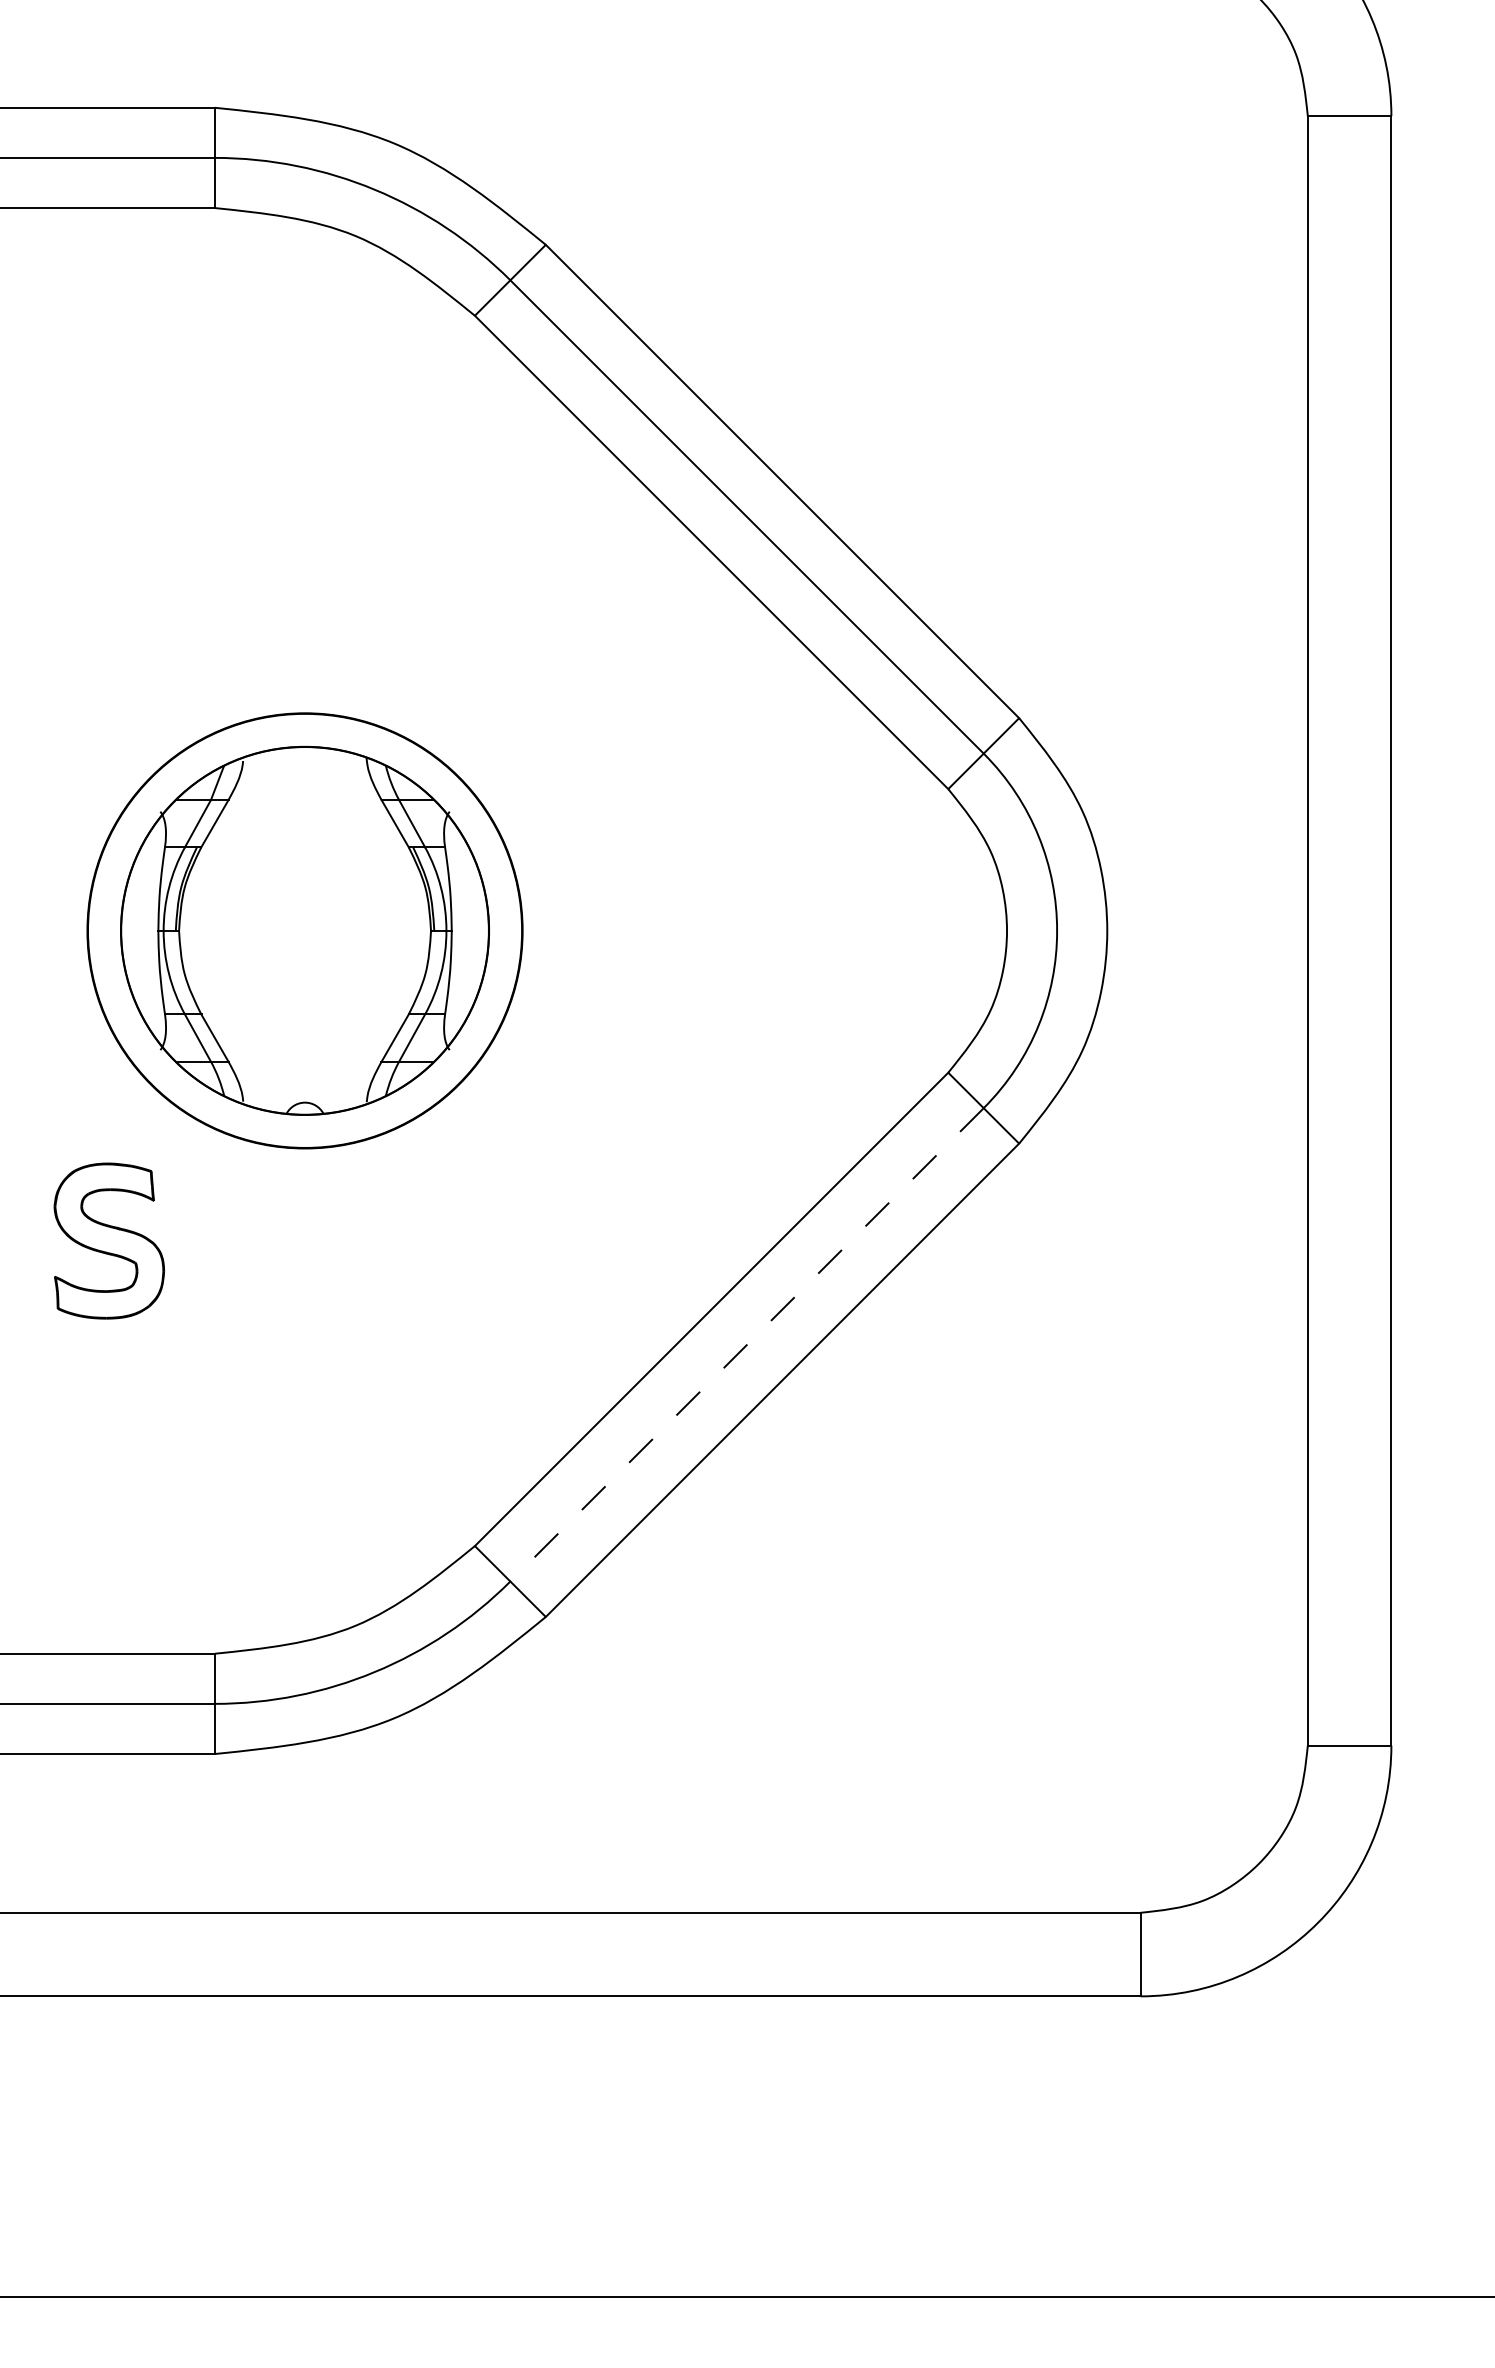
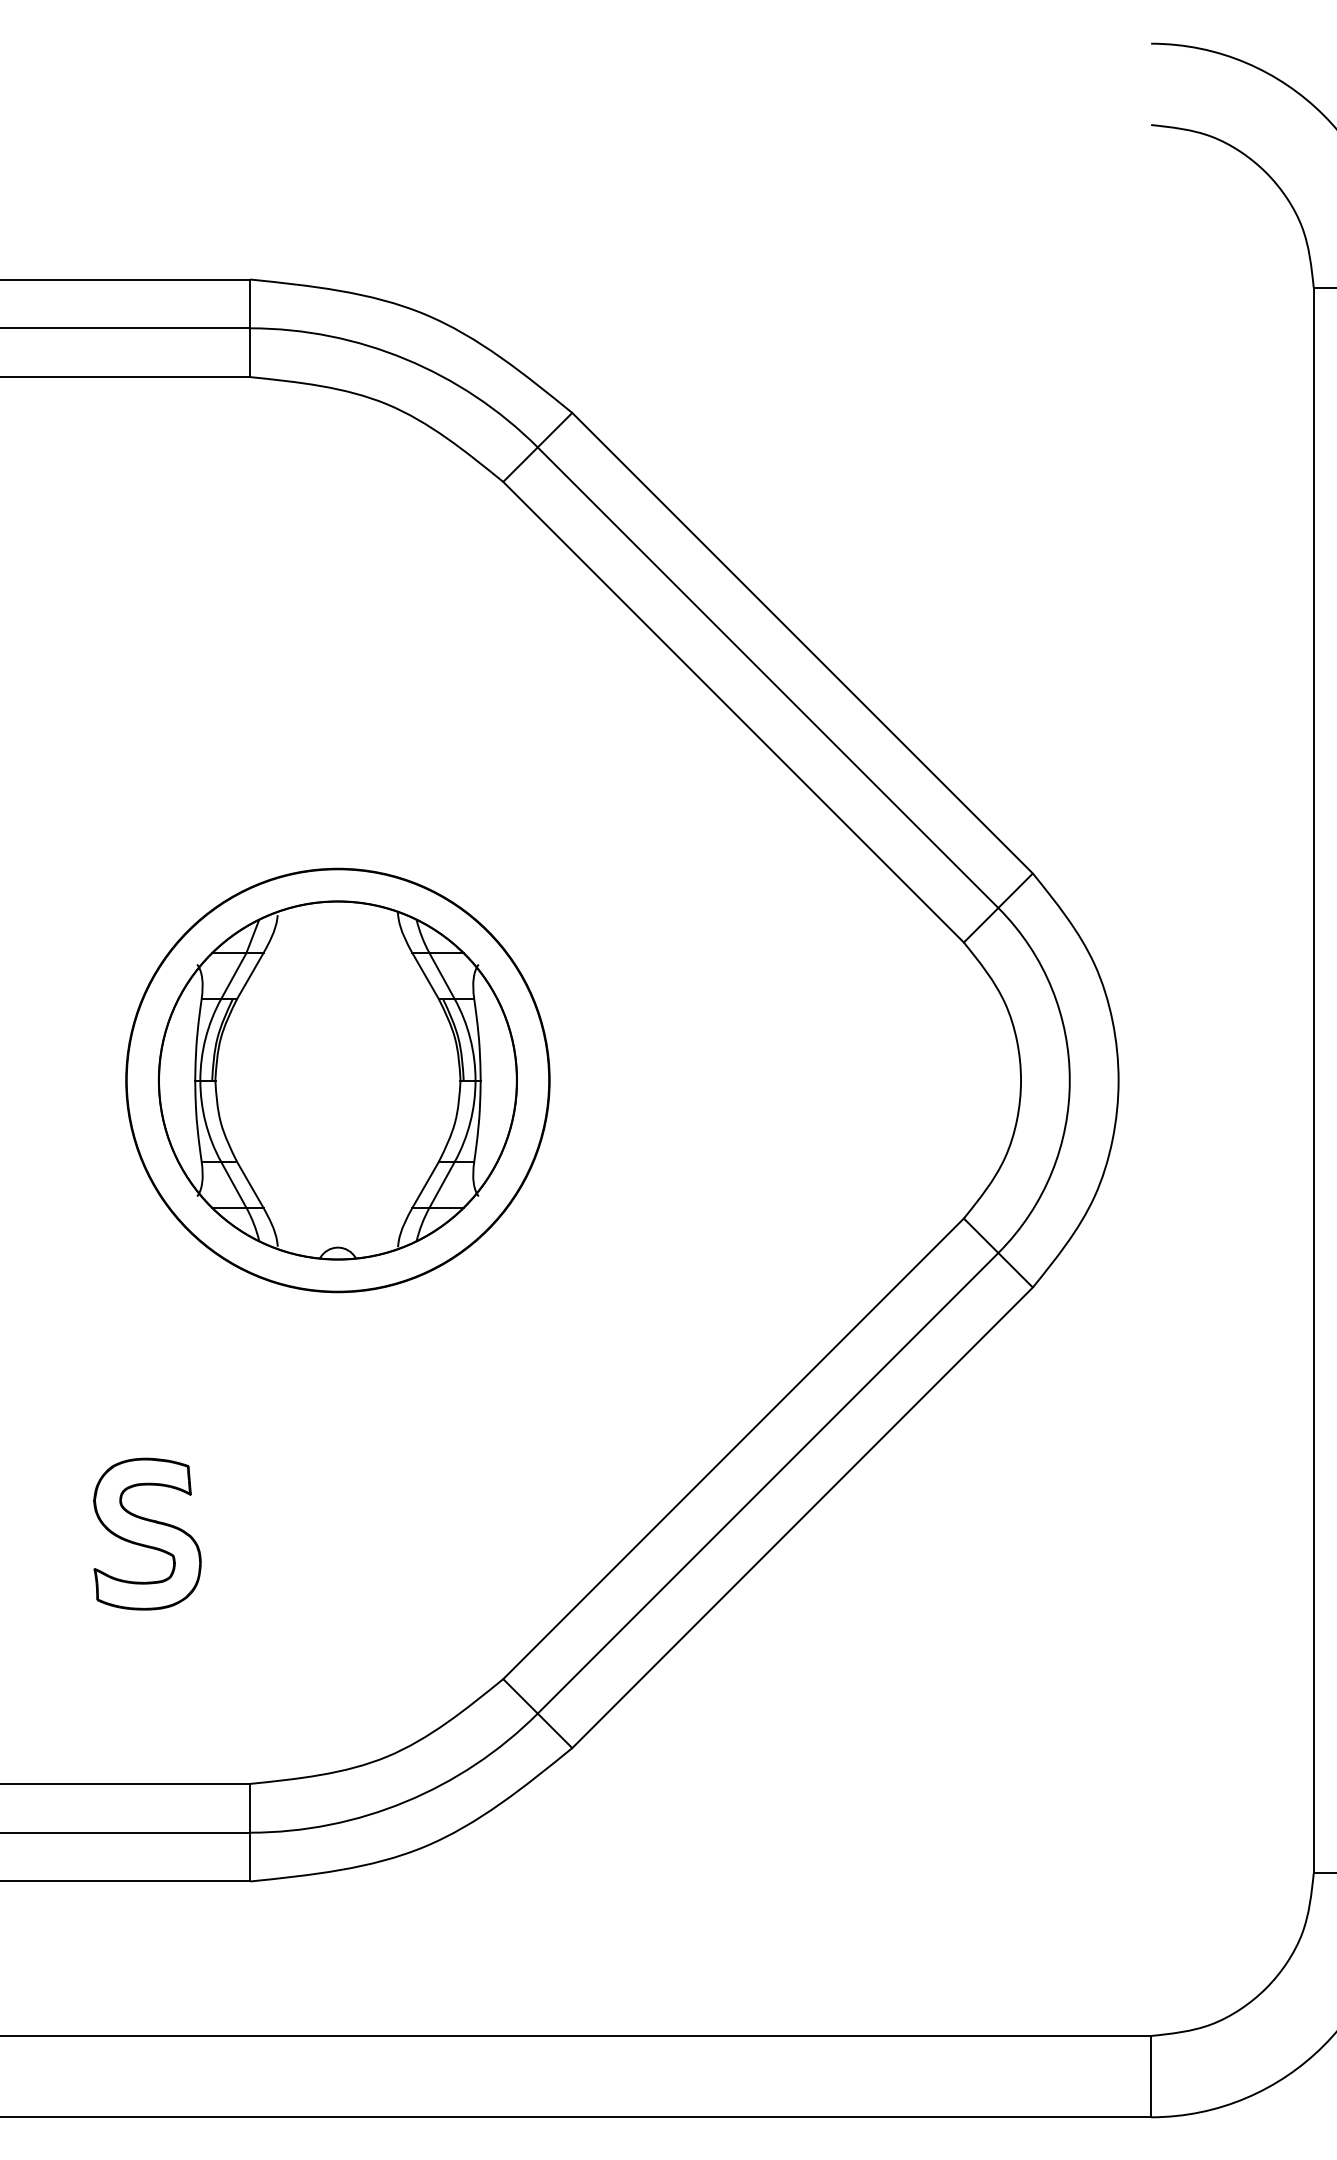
part: (109, 1240) -> (147, 1533), moved
line: (747, 1344) -> (768, 1482), dashed -> solid

